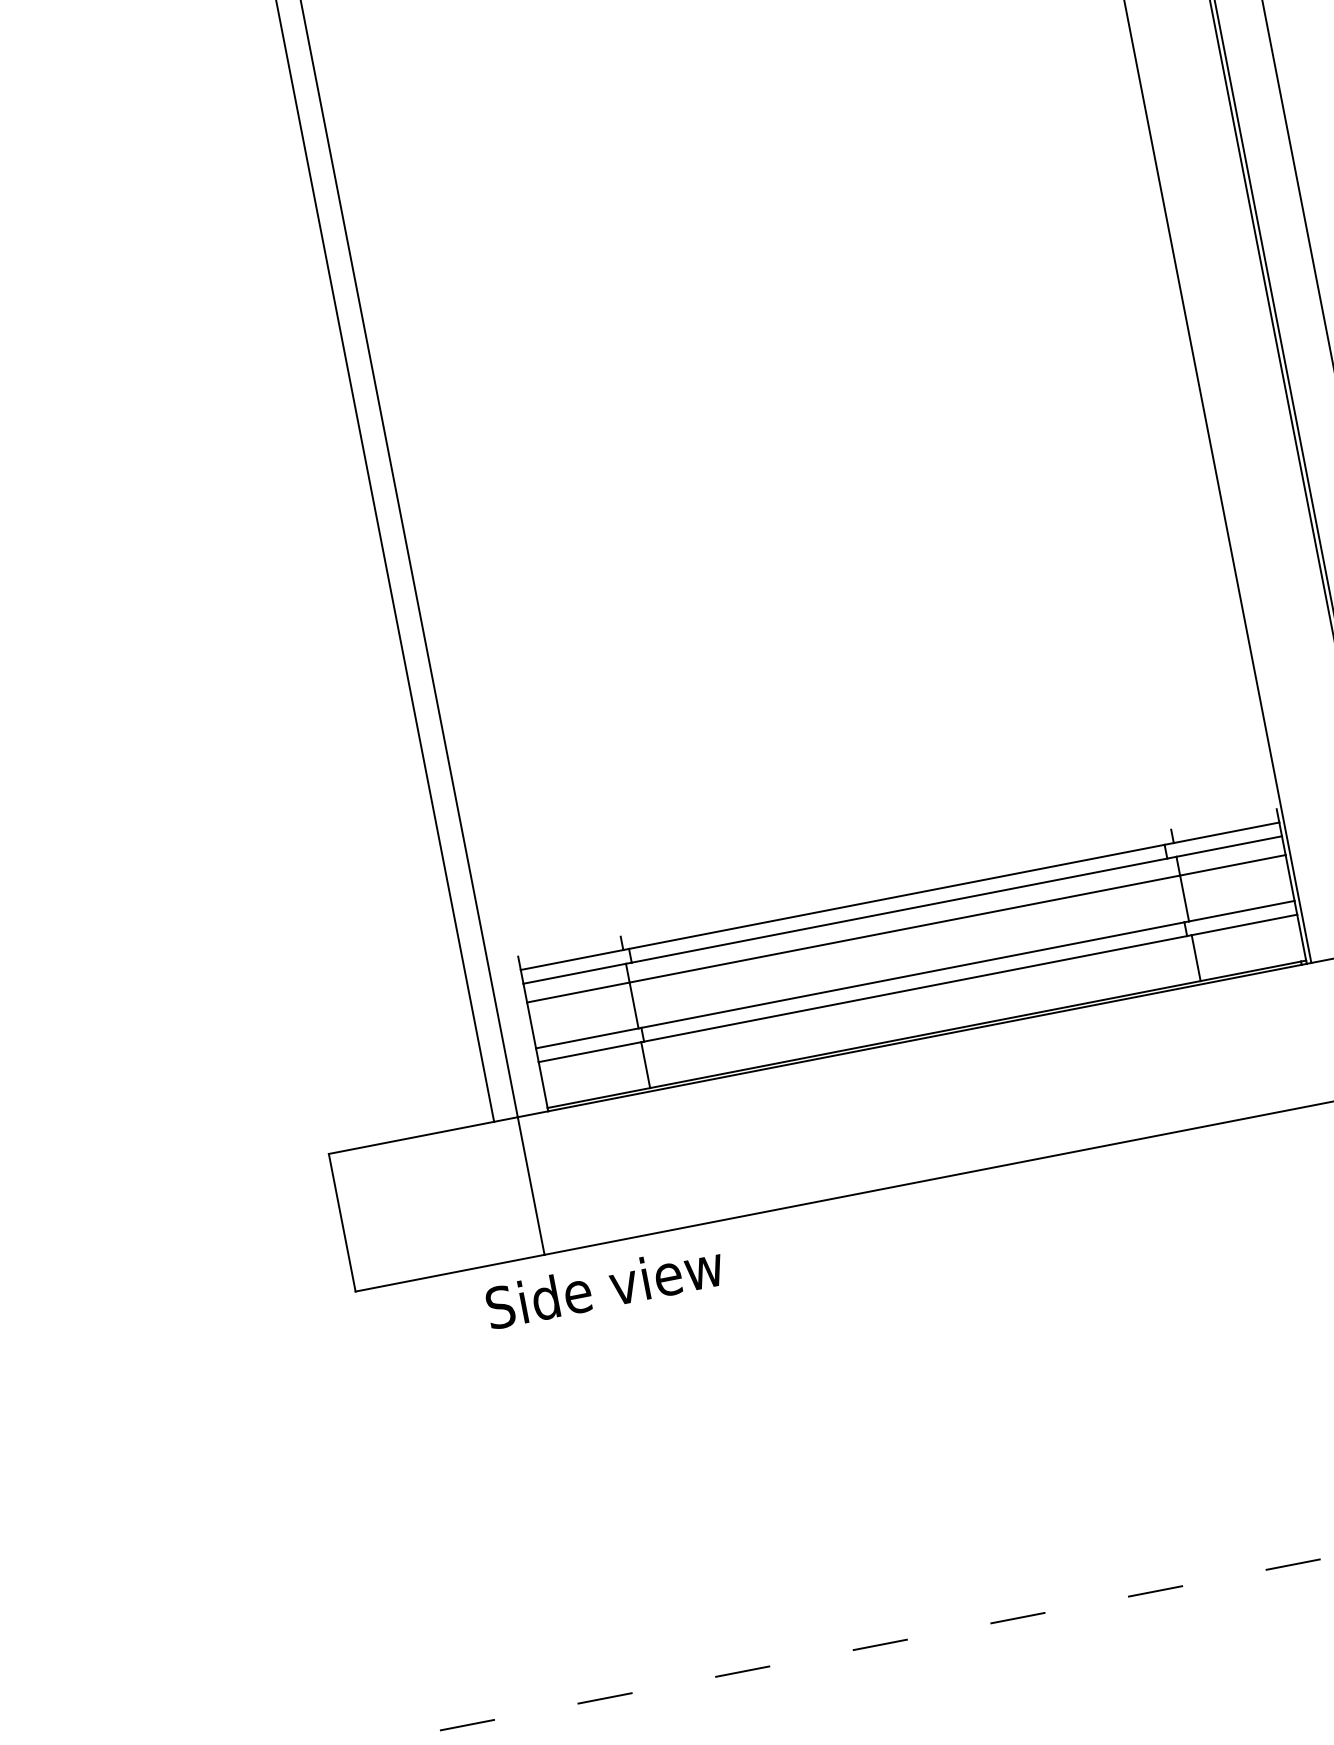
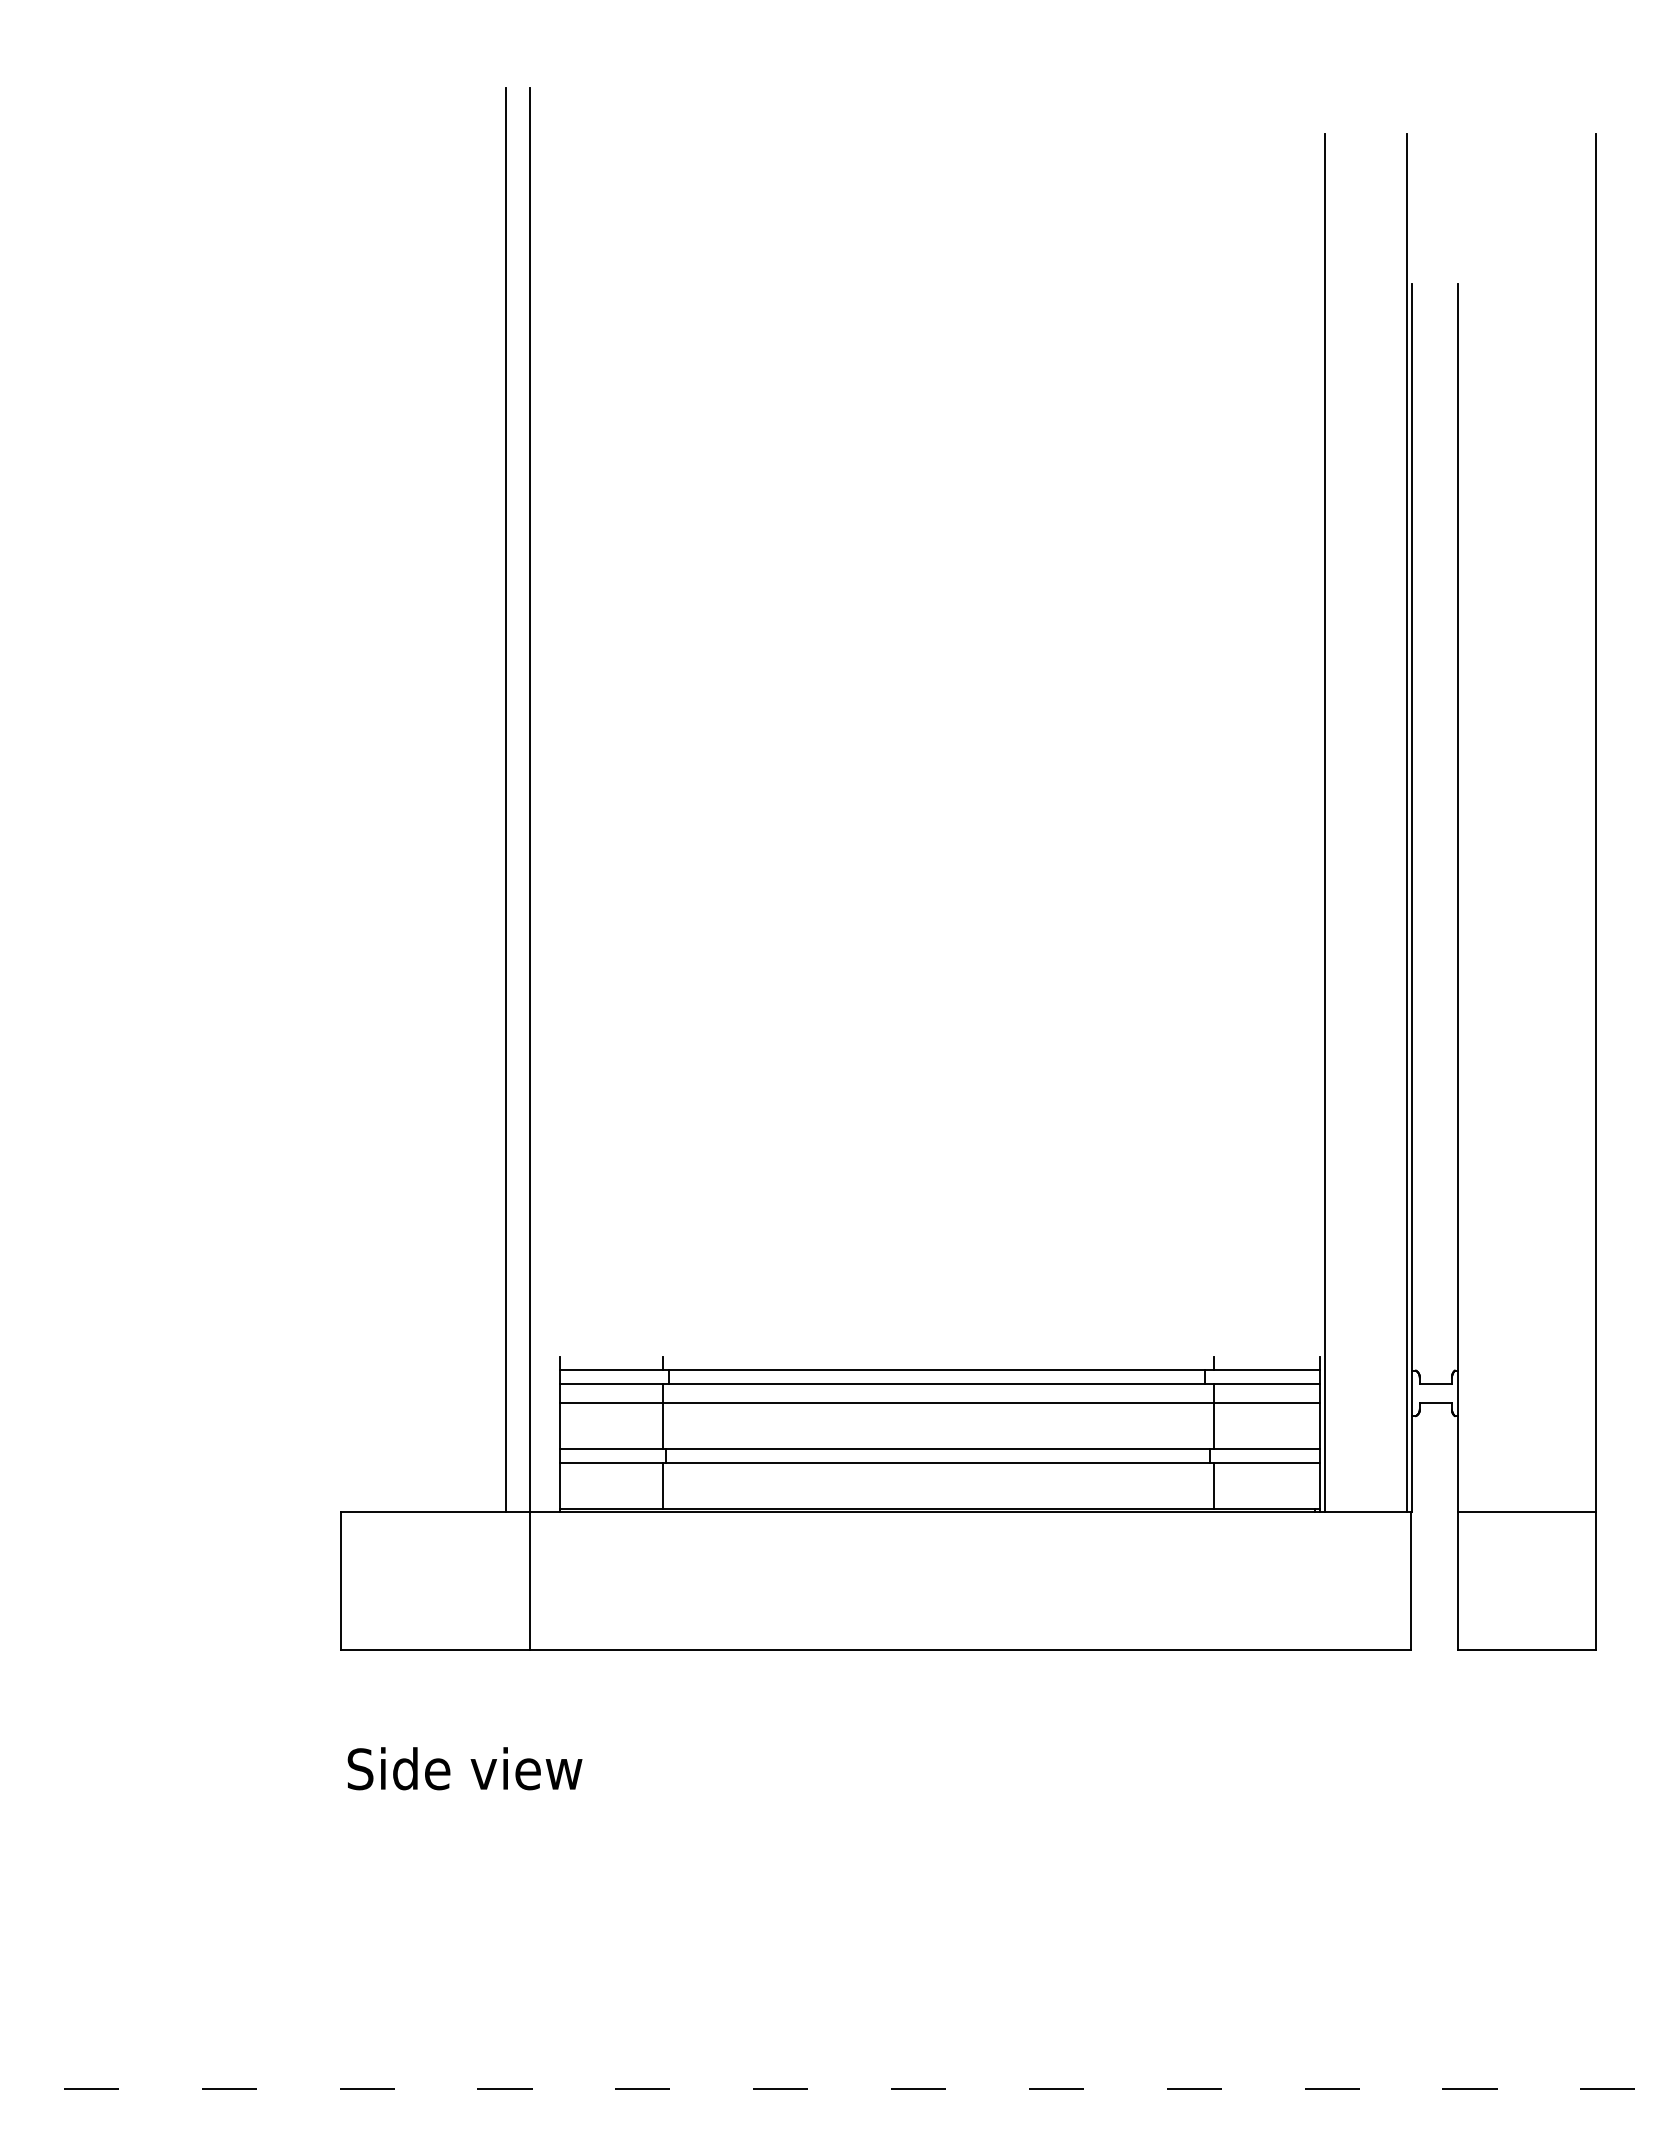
text: (604, 1286) -> (464, 1768), moved

